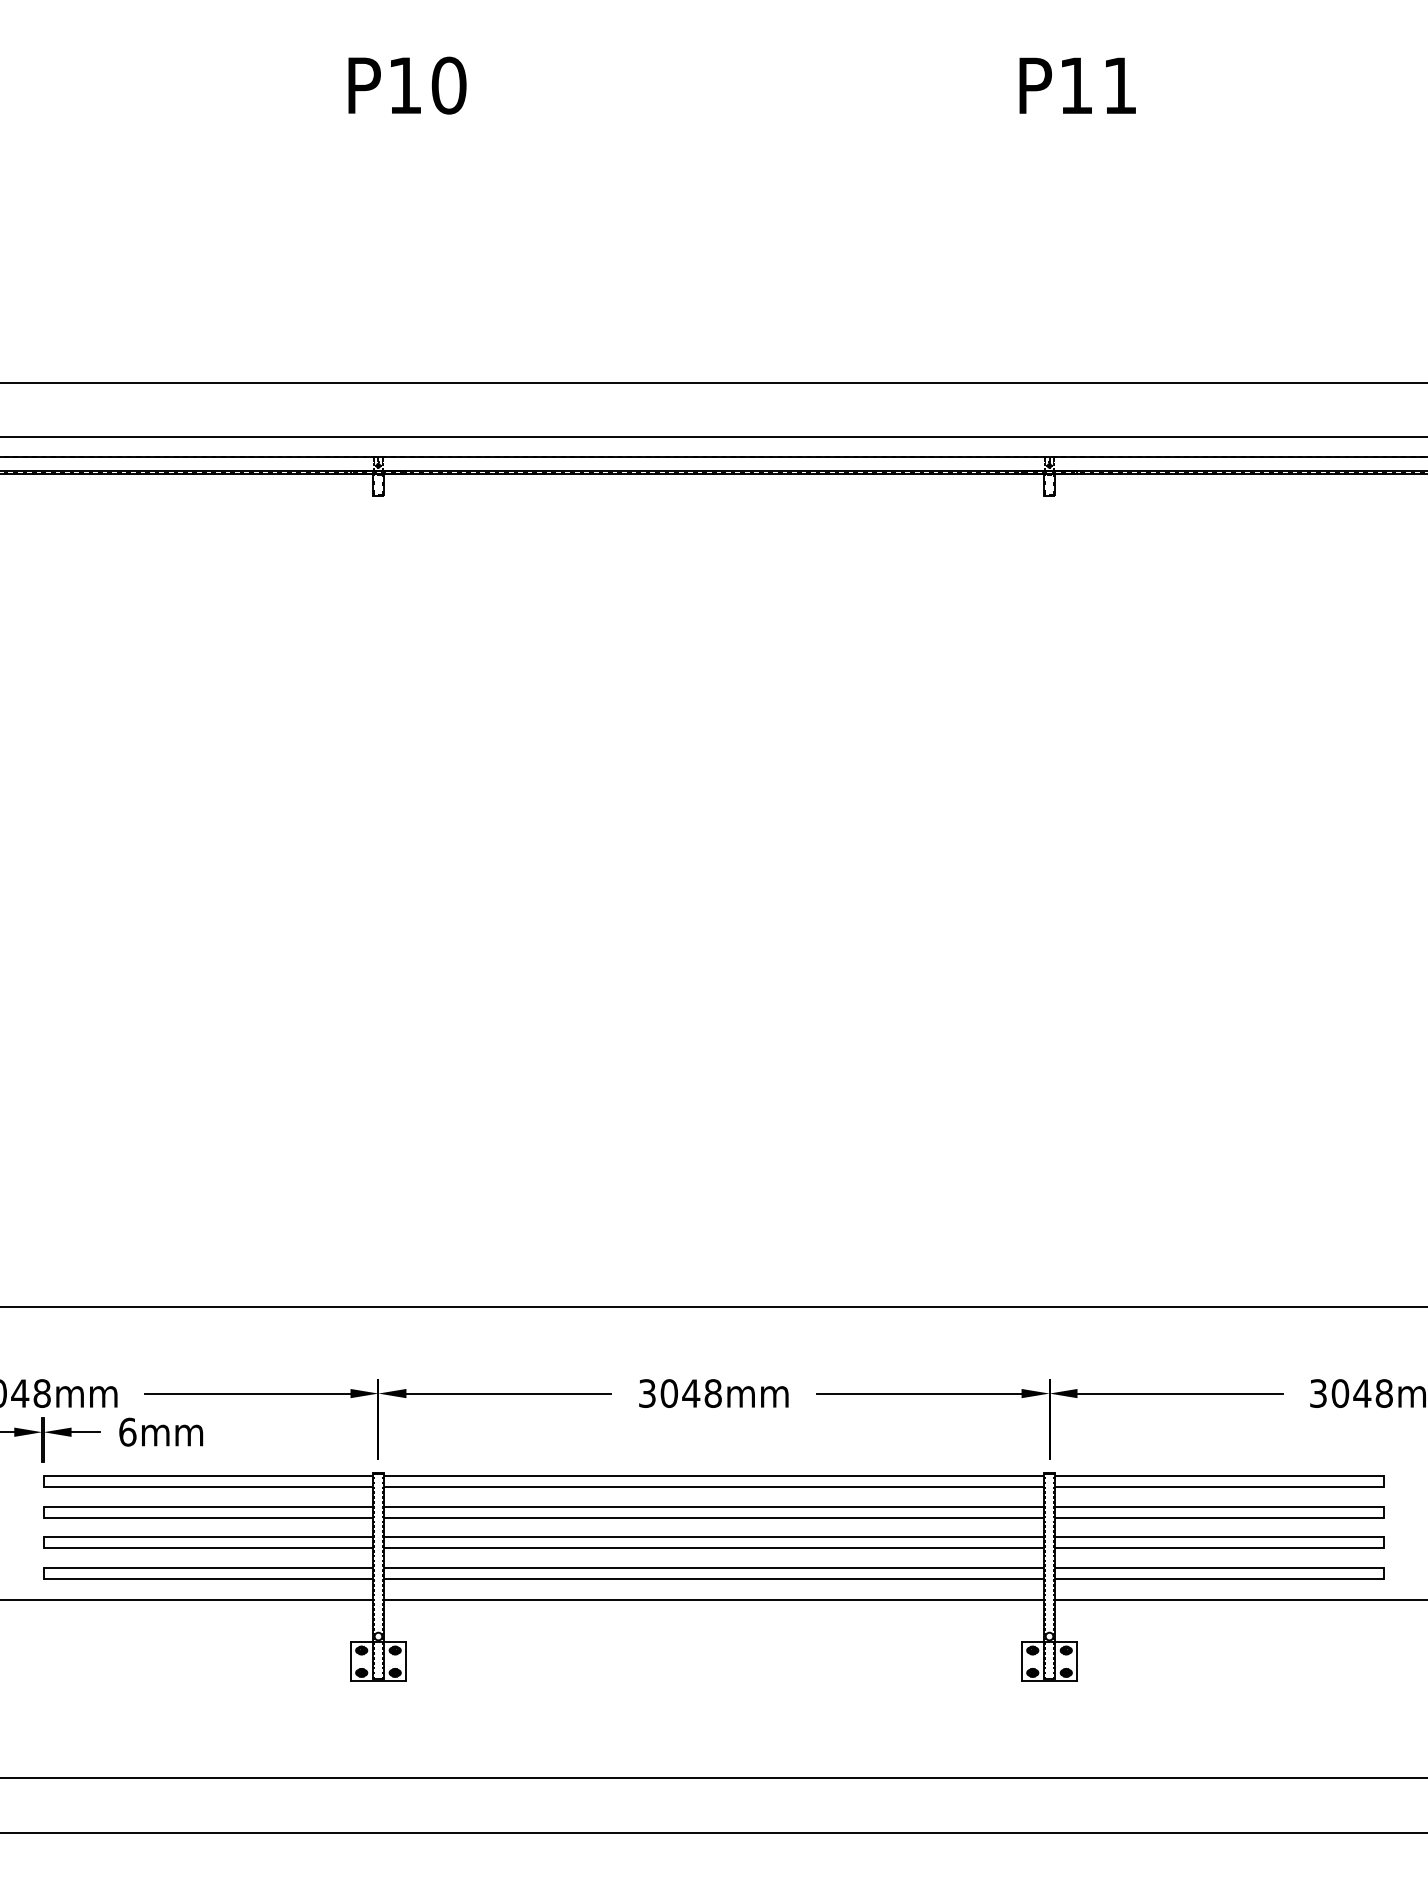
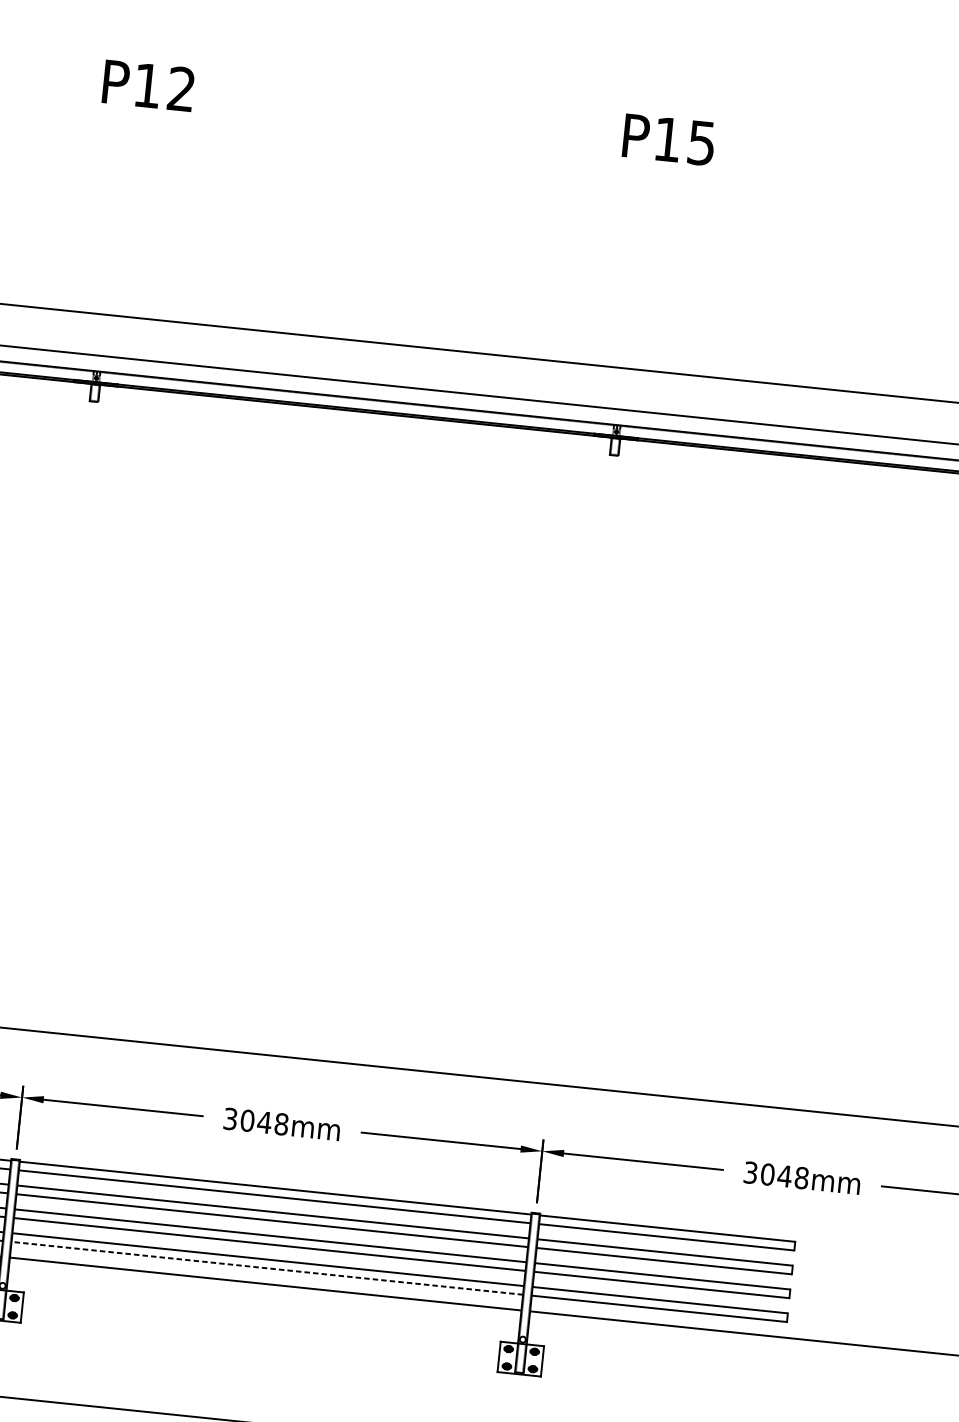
text: (448, 85) -> (181, 89), P10 -> P12
text: (1119, 85) -> (701, 142), P11 -> P15
line: (713, 1579) -> (266, 1268), solid -> dashed

